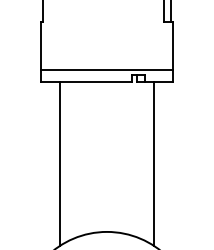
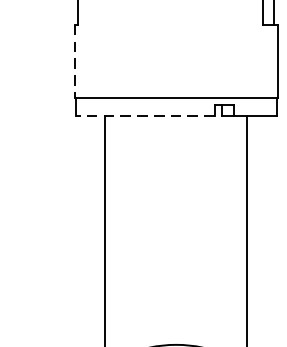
line: (40, 46) -> (74, 62), solid -> dashed
line: (86, 82) -> (144, 116), solid -> dashed

